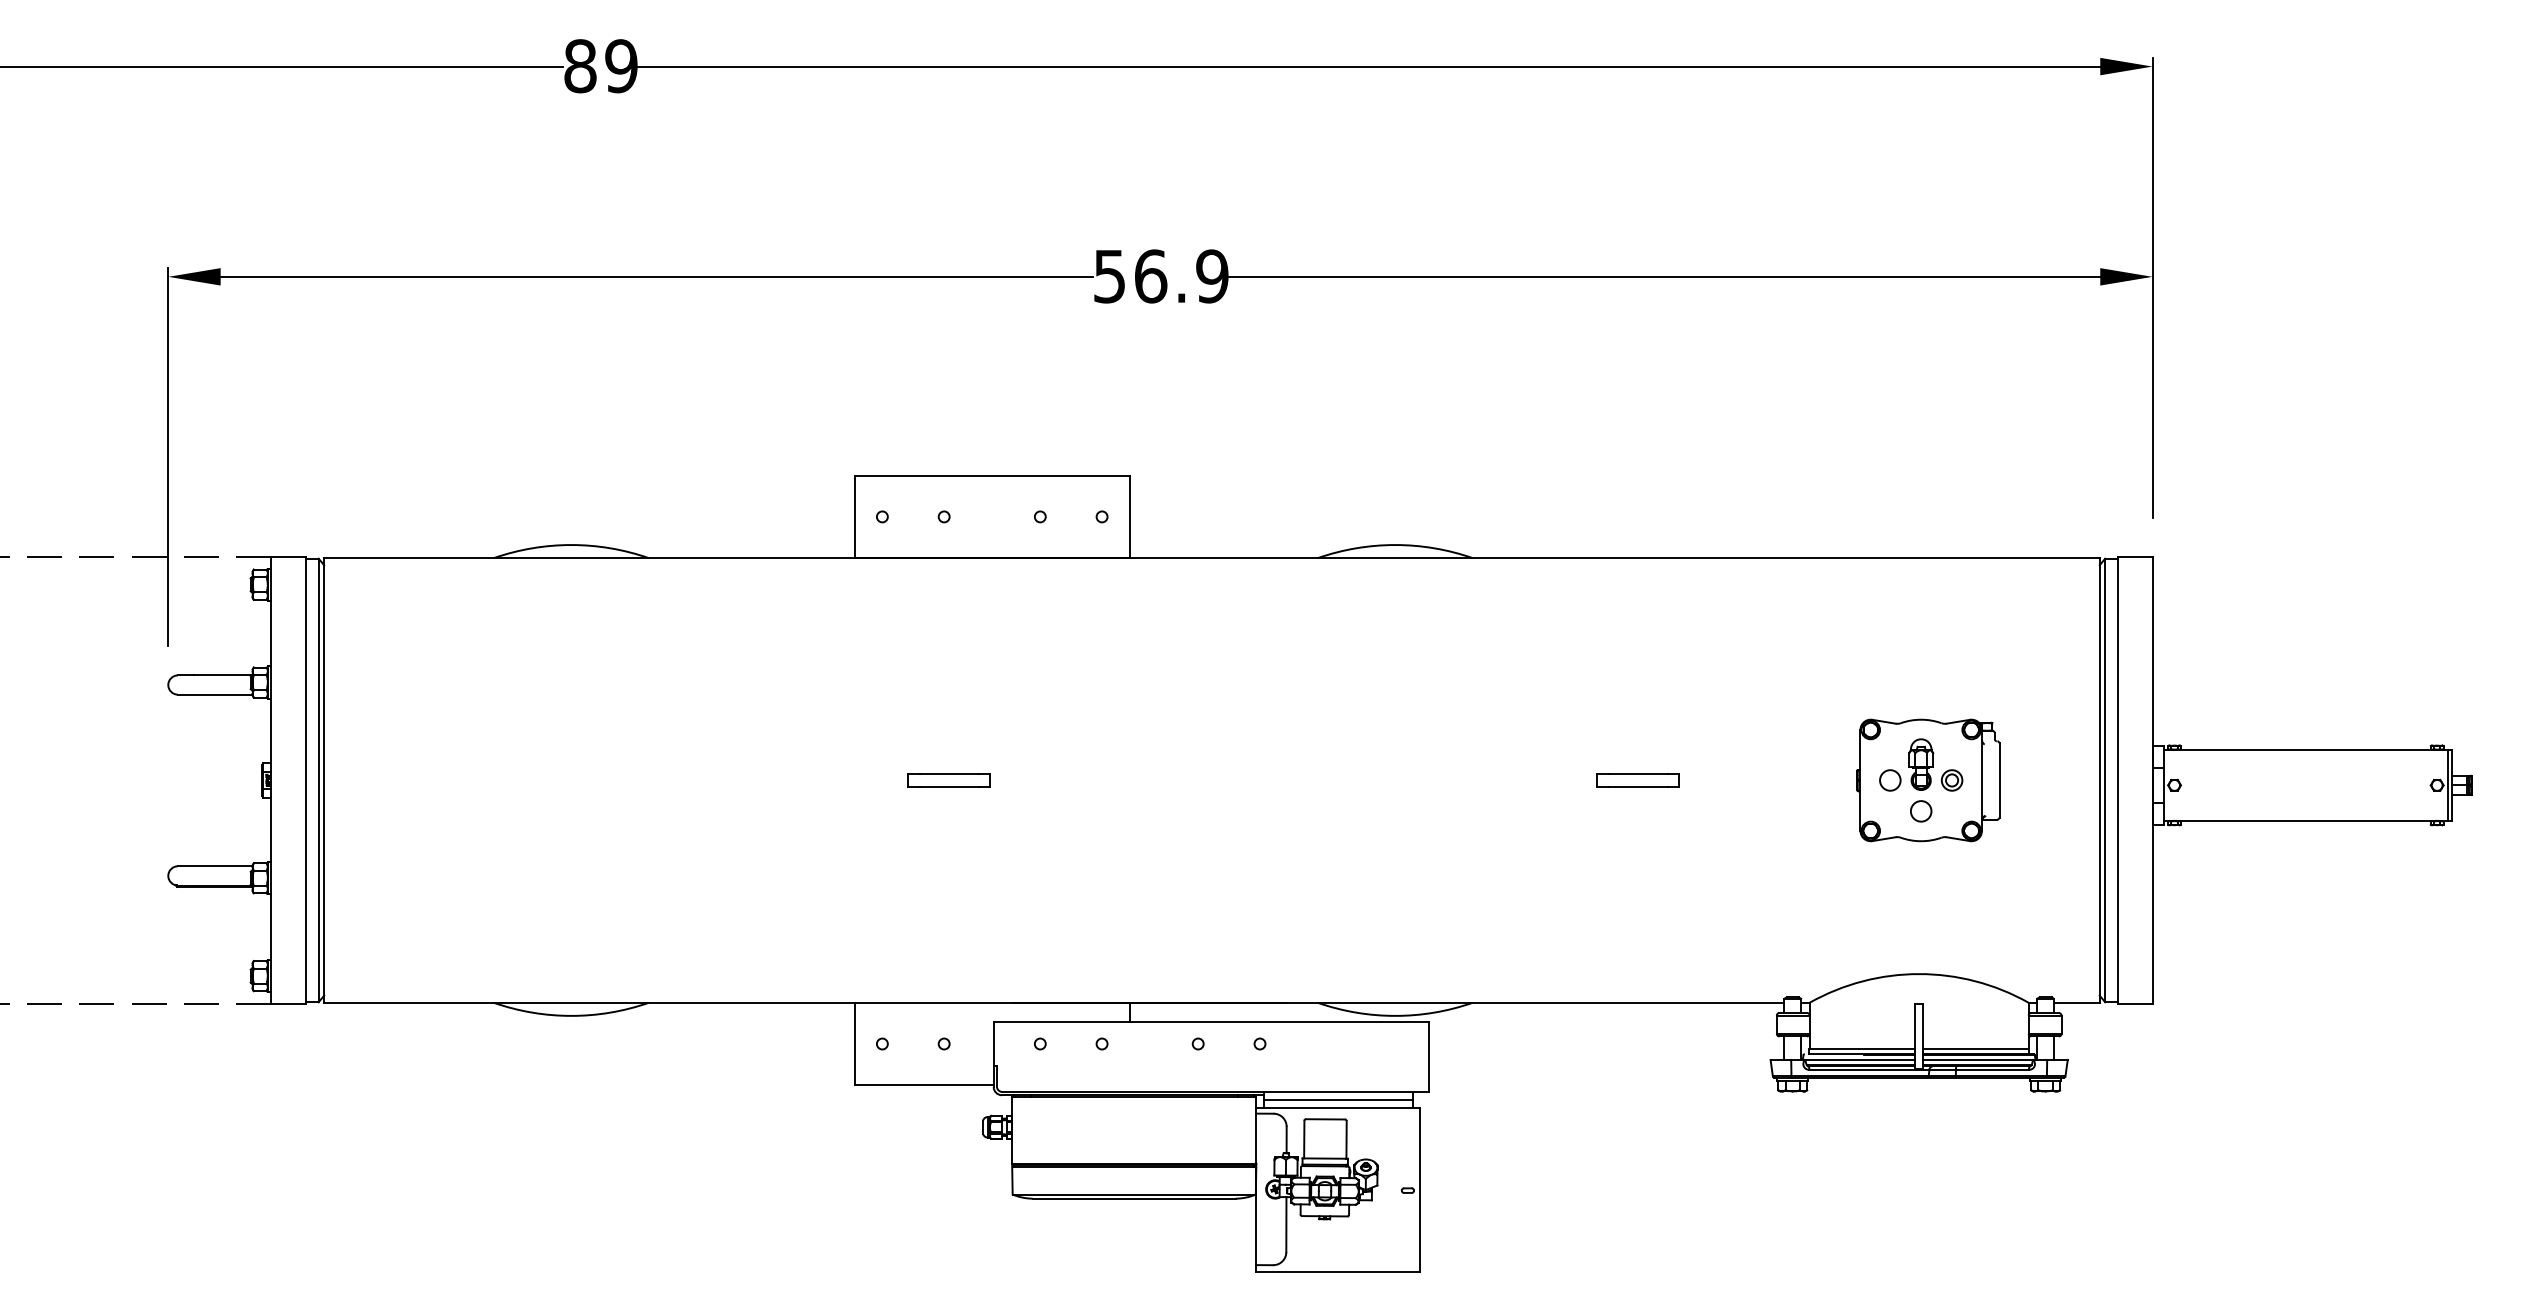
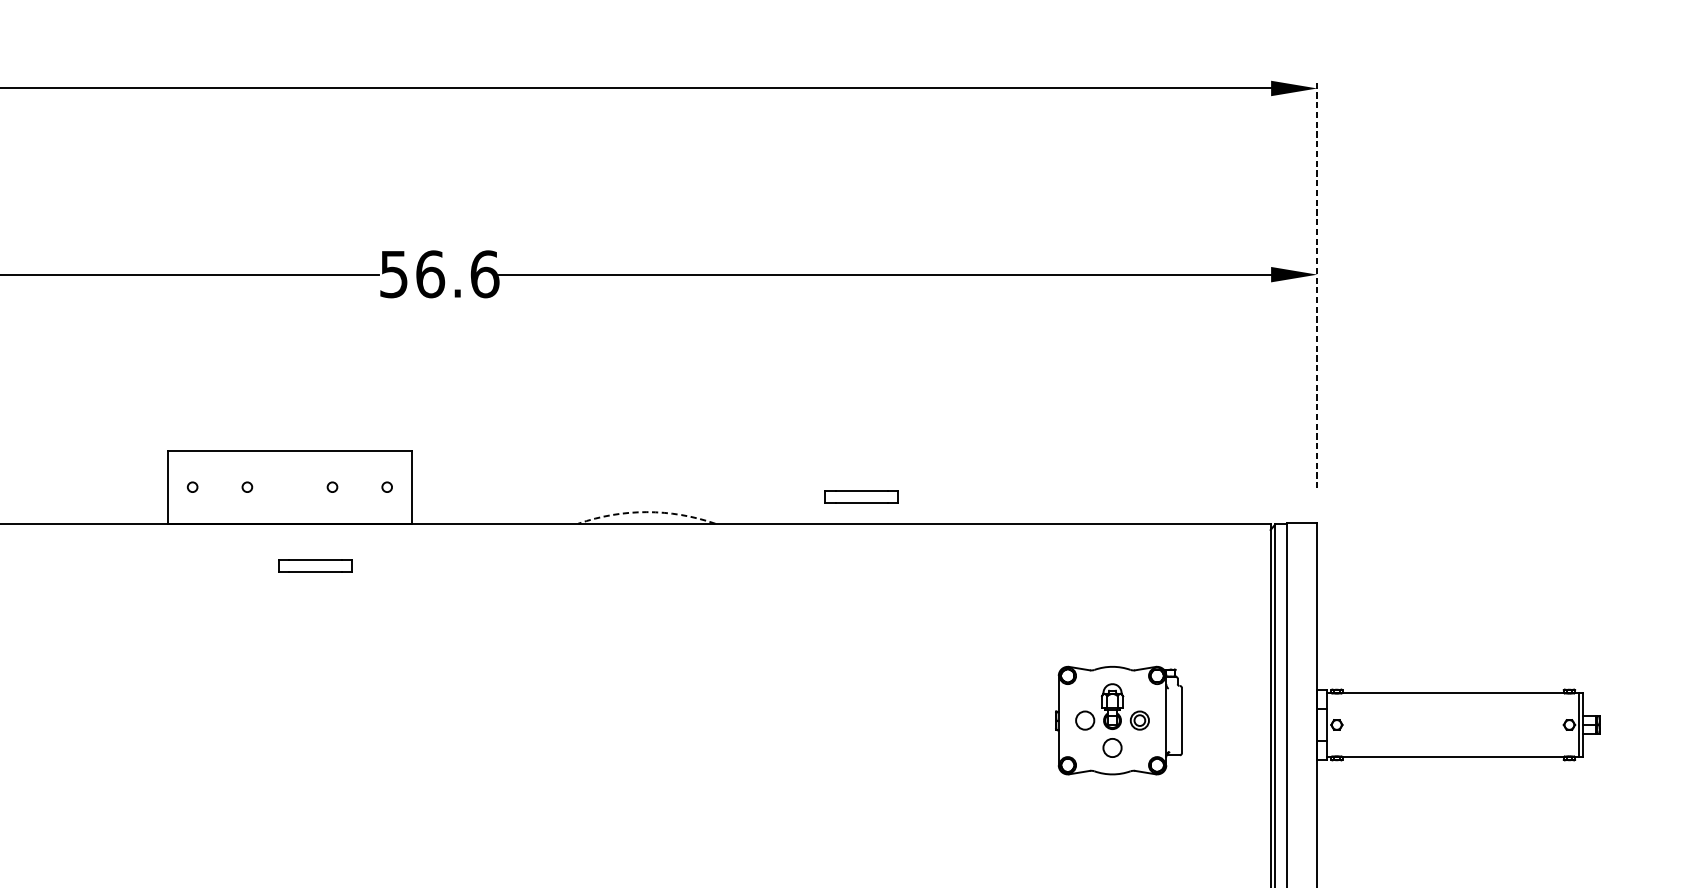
text: (1212, 276) -> (484, 274), 56.9 -> 56.6
line: (2152, 287) -> (1317, 284), solid -> dashed
arc: (1395, 545) -> (647, 512), solid -> dashed
part: (948, 780) -> (314, 565), moved
part: (1637, 780) -> (861, 496), moved

